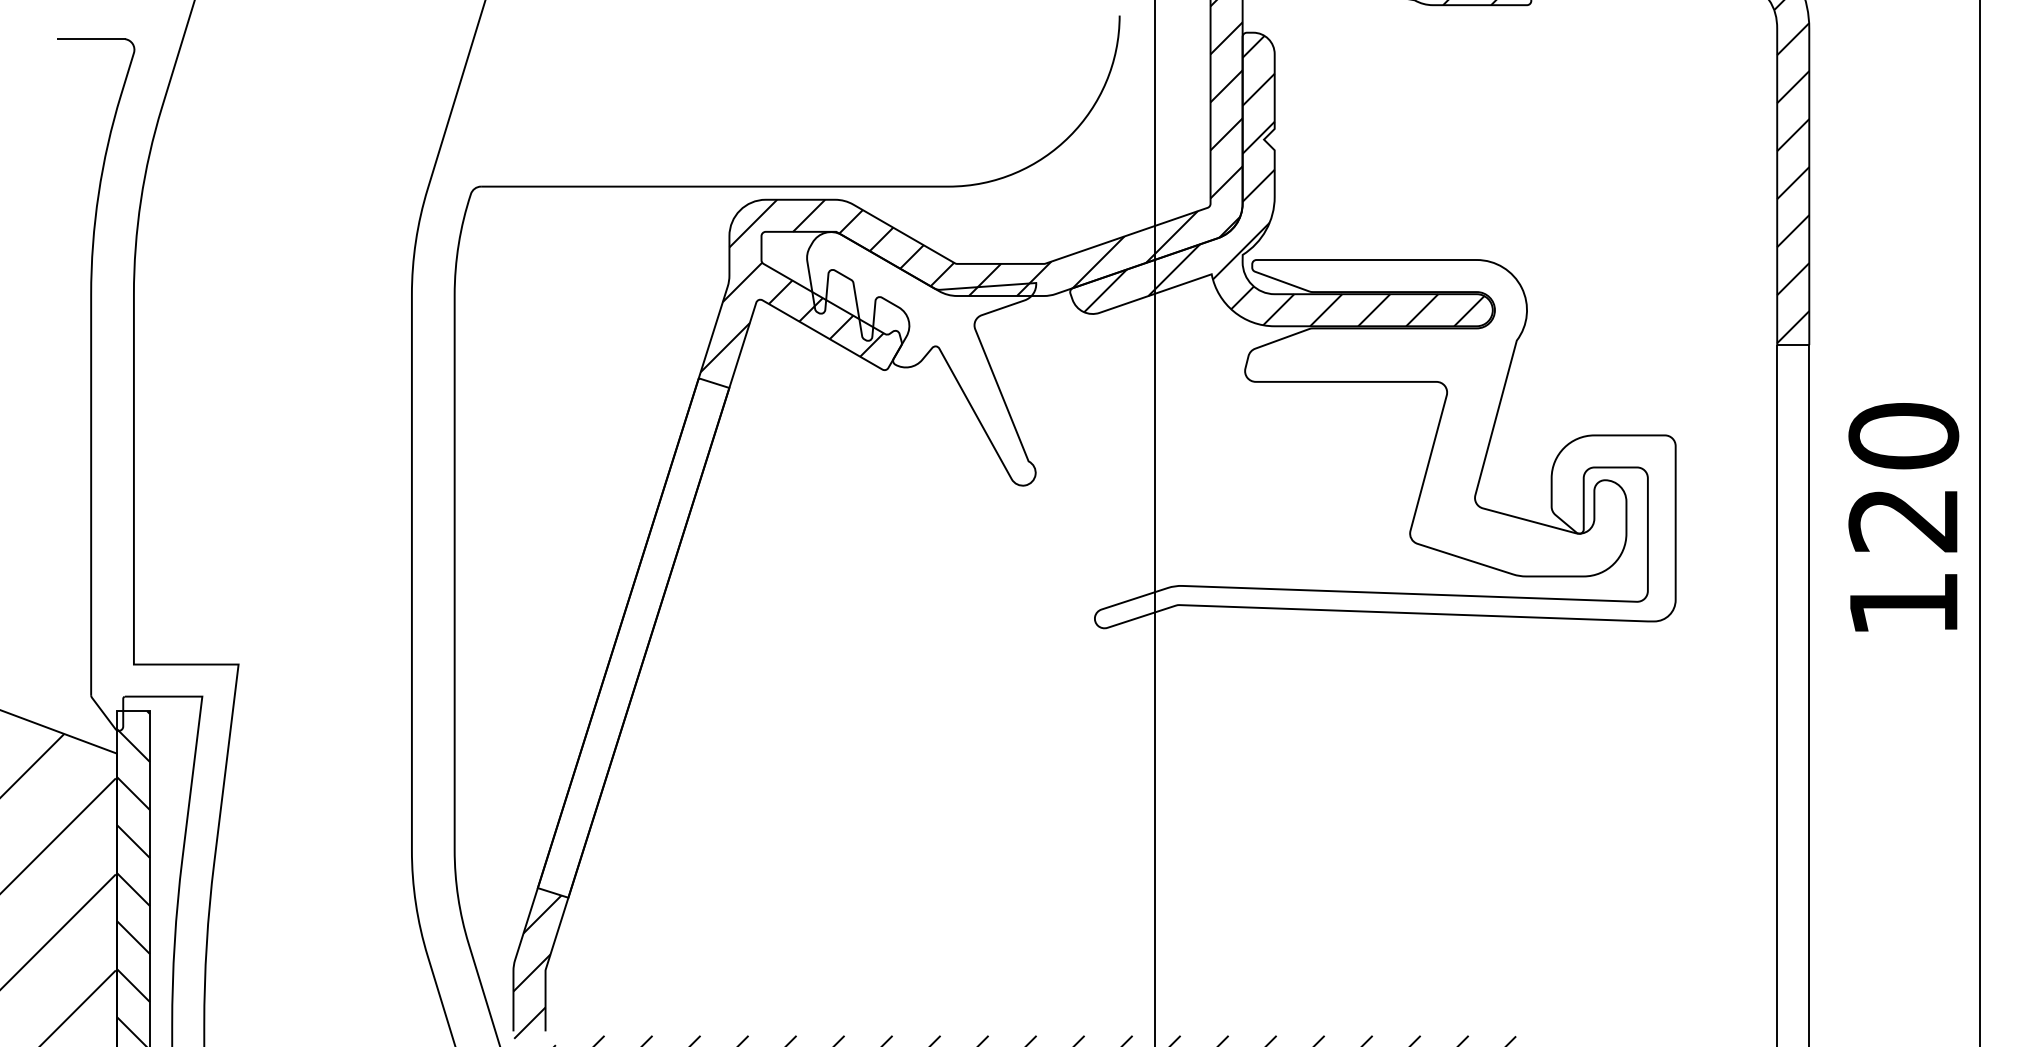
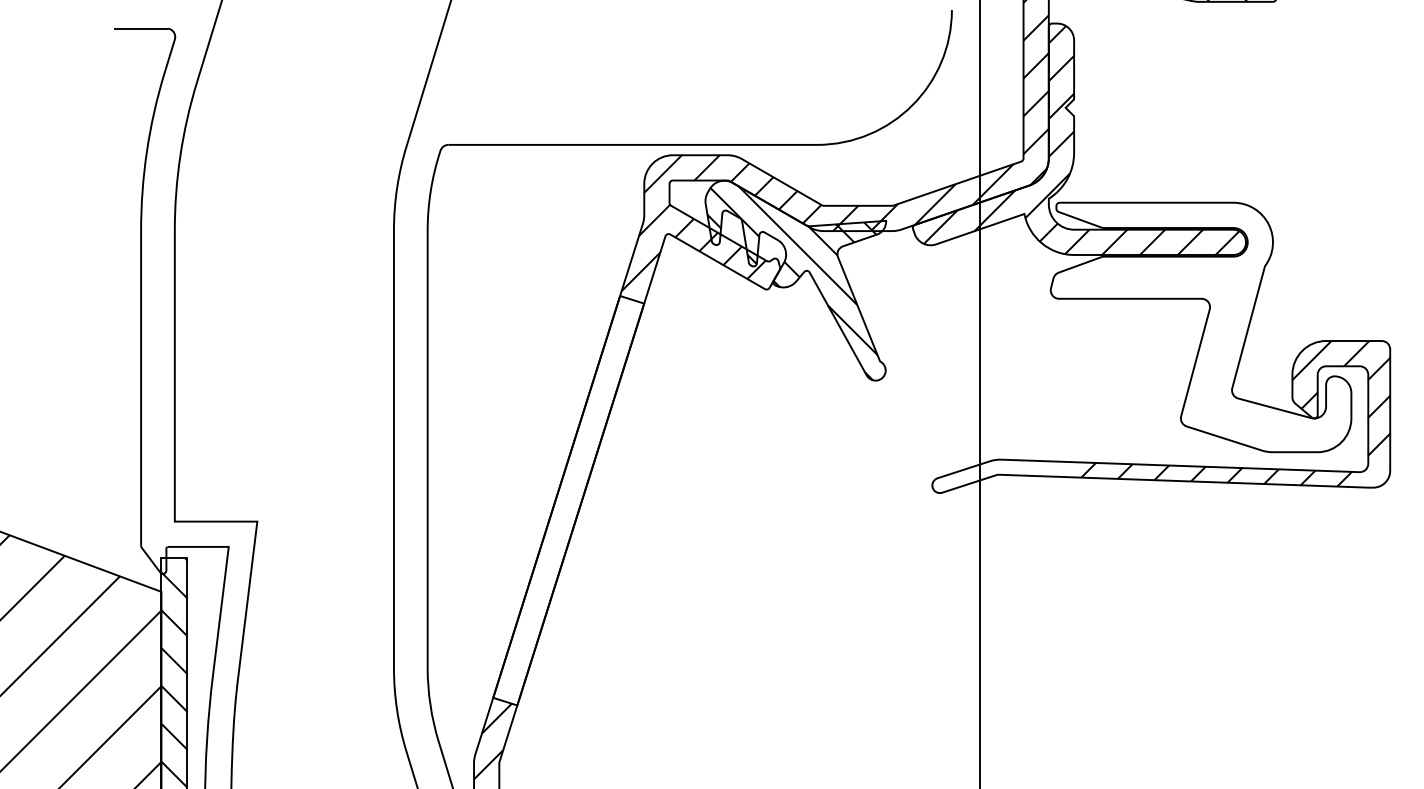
hatch: (917, 362) -> (792, 283), added
hatch: (1479, 527) -> (1235, 413), added

